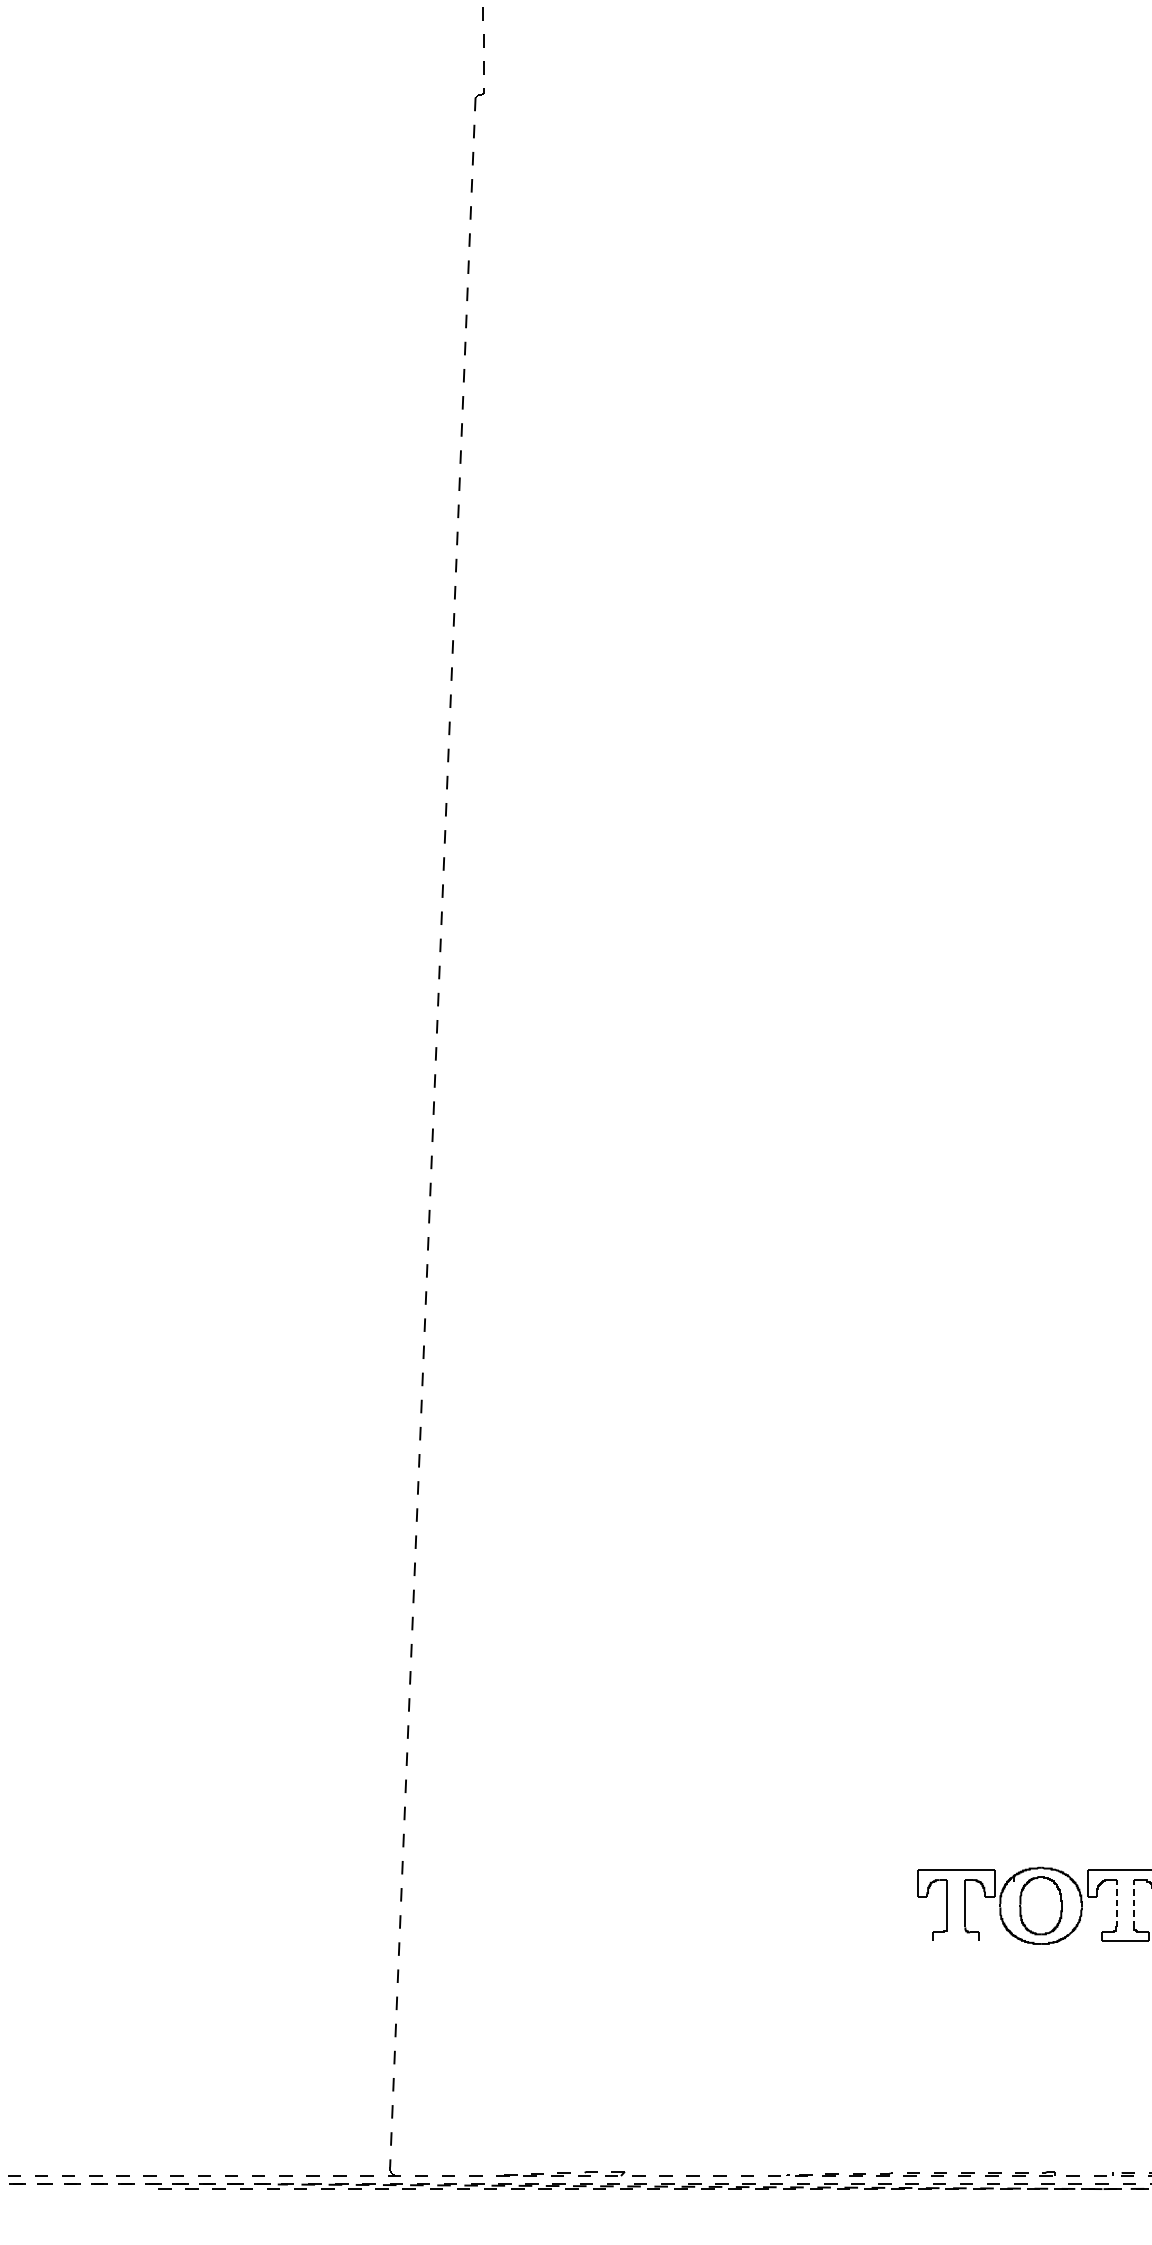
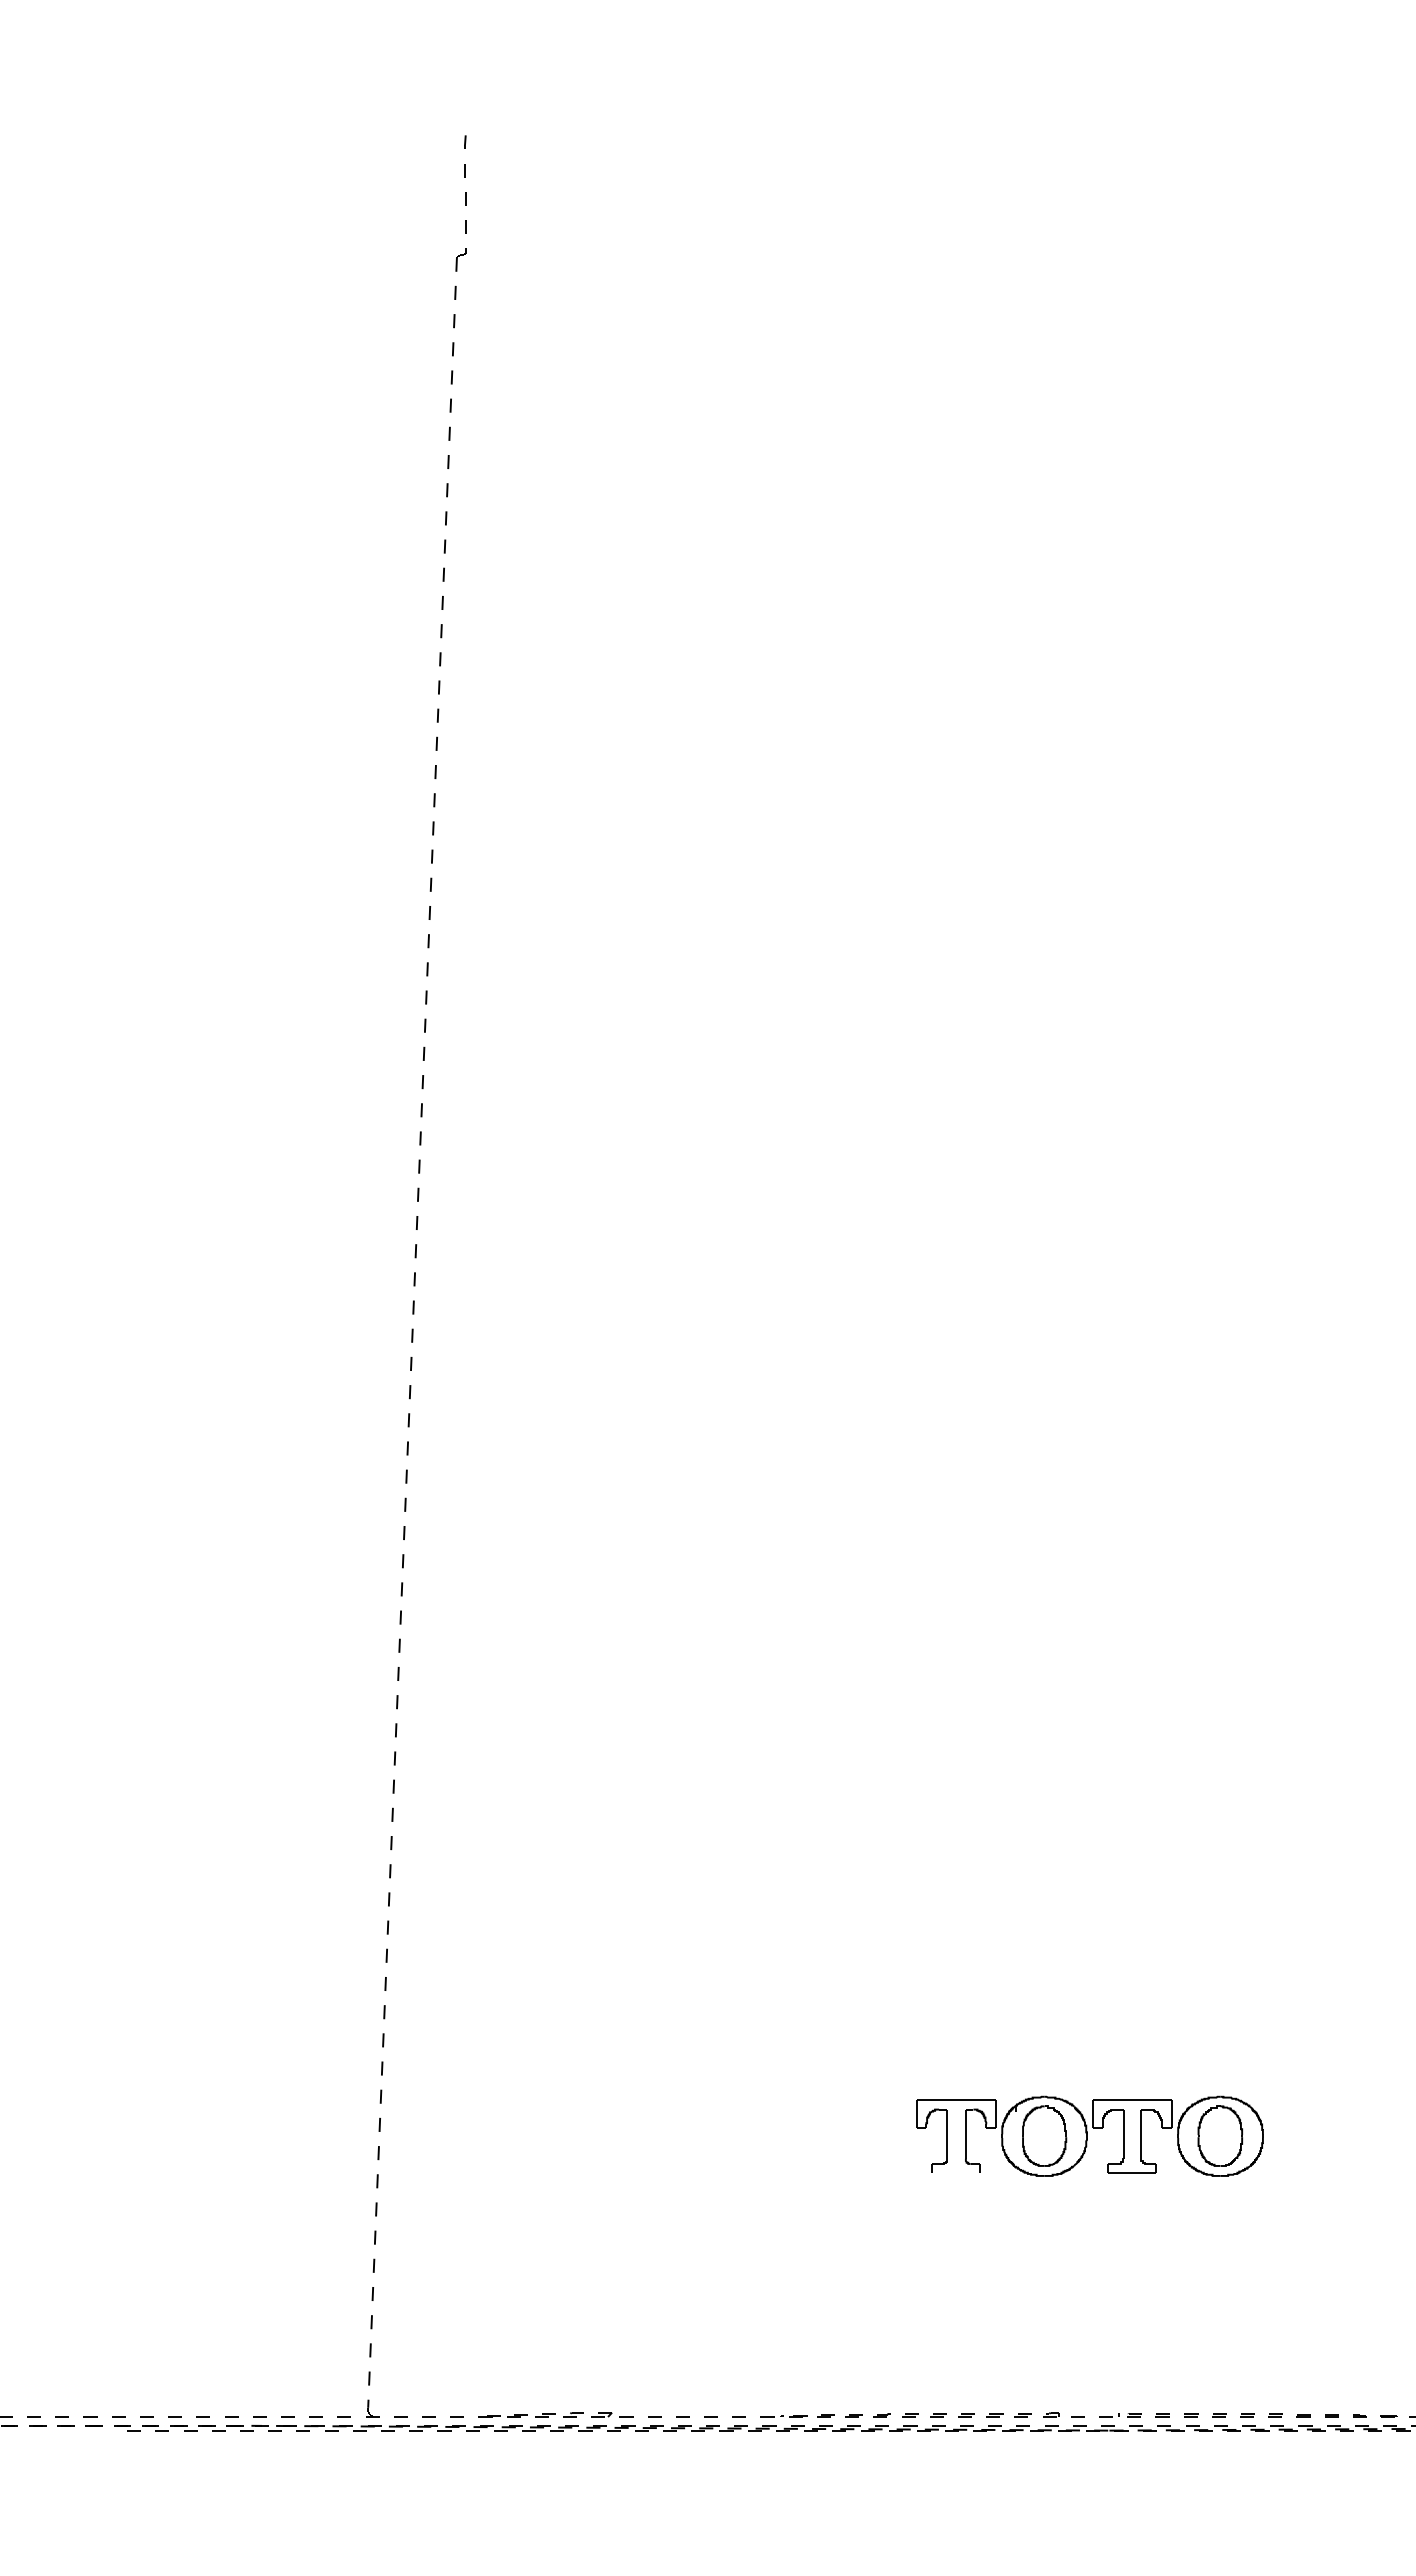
line: (1117, 1904) -> (1123, 2134), dashed -> solid
line: (1134, 1904) -> (1141, 2134), dashed -> solid

